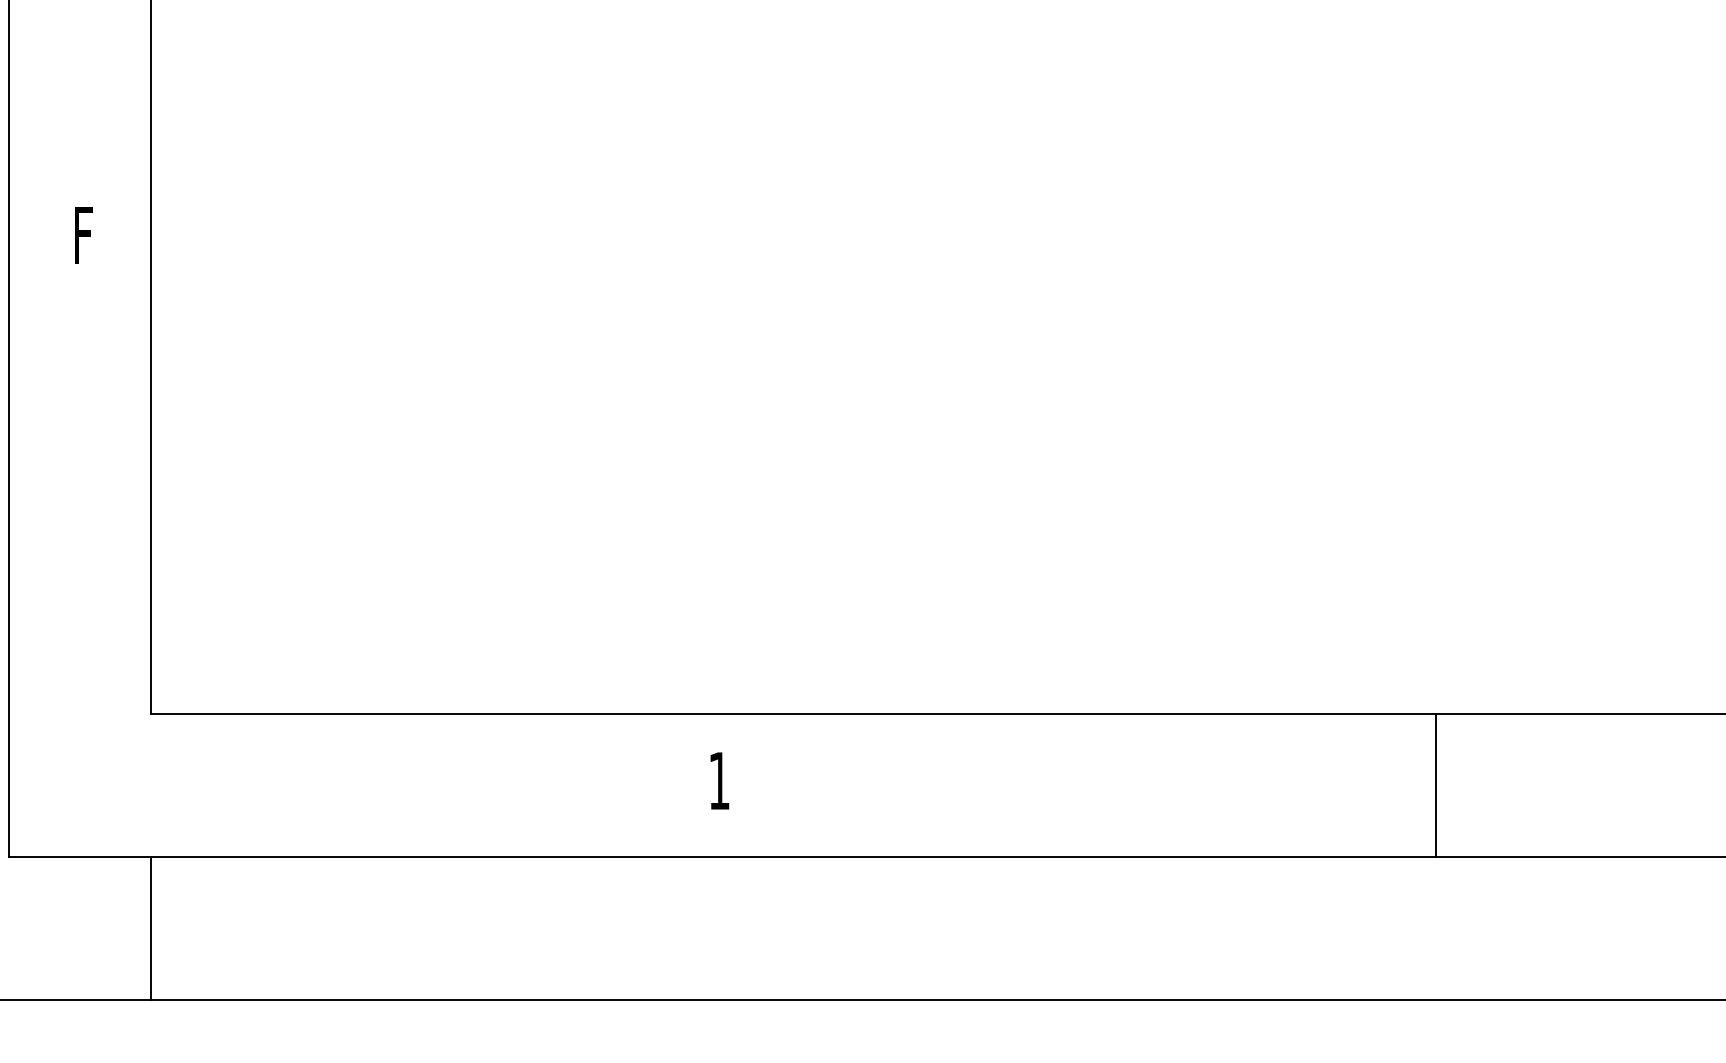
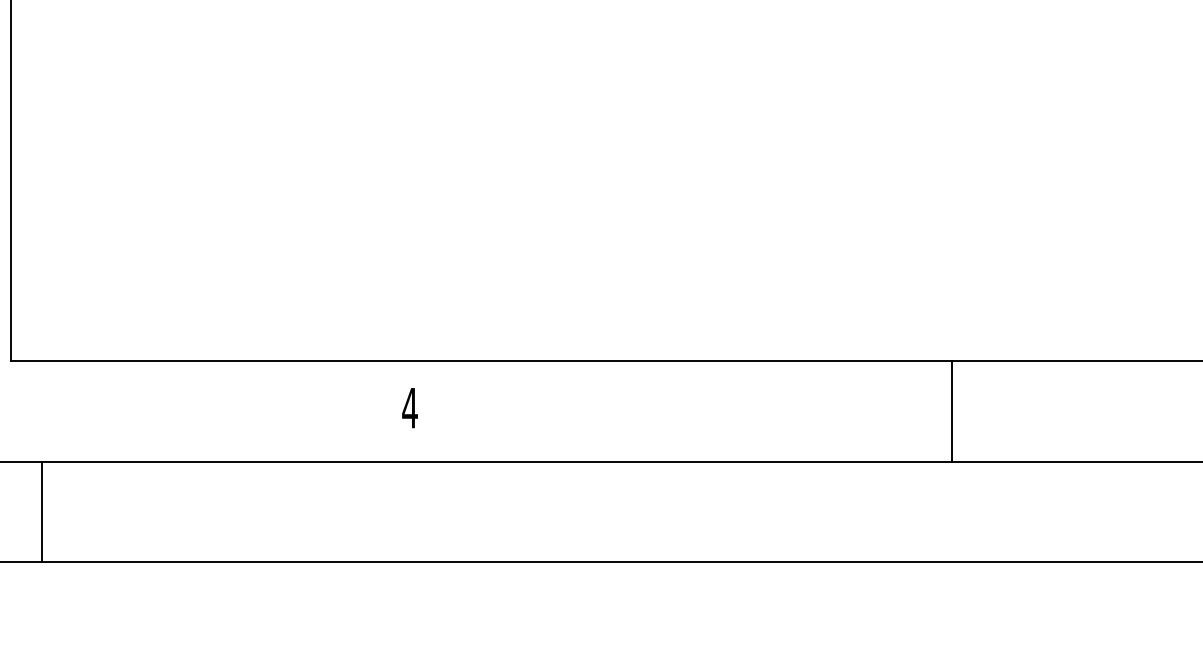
text: (719, 780) -> (410, 407), 1 -> 4
line: (1435, 785) -> (951, 411), moved
line: (151, 927) -> (42, 511), moved

